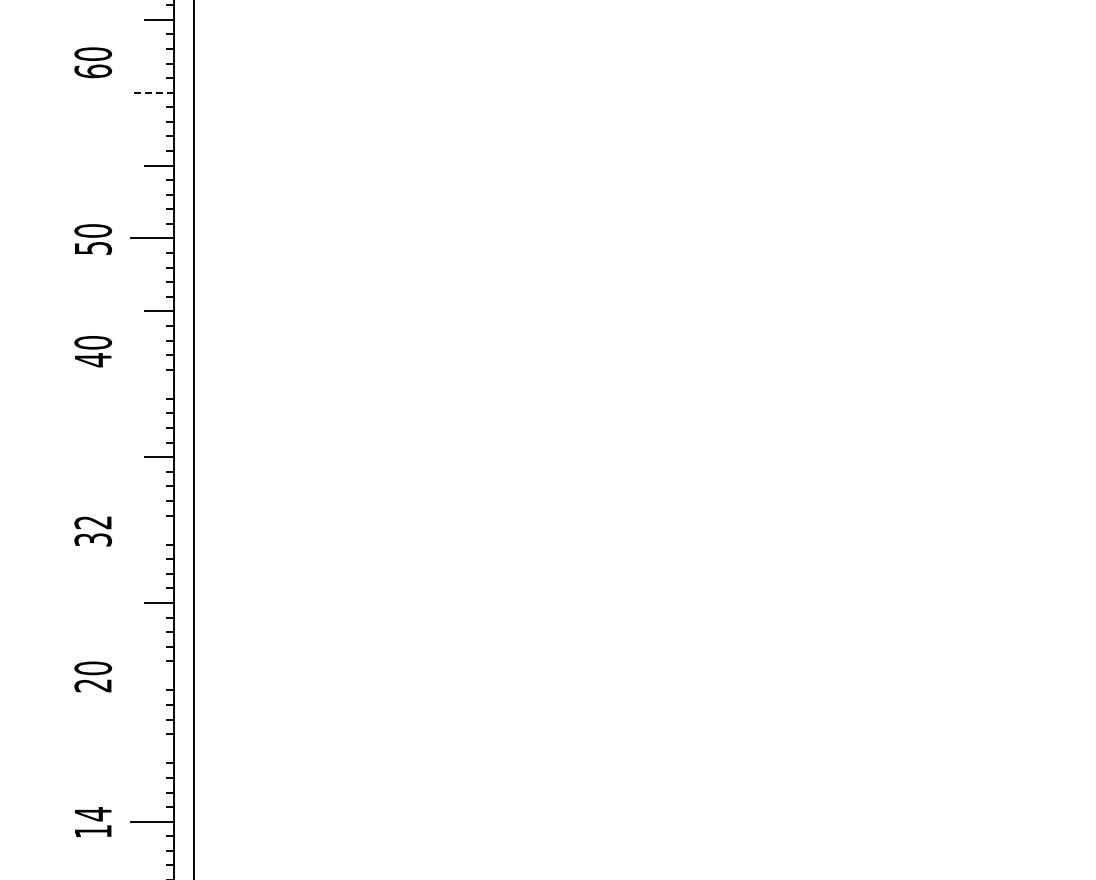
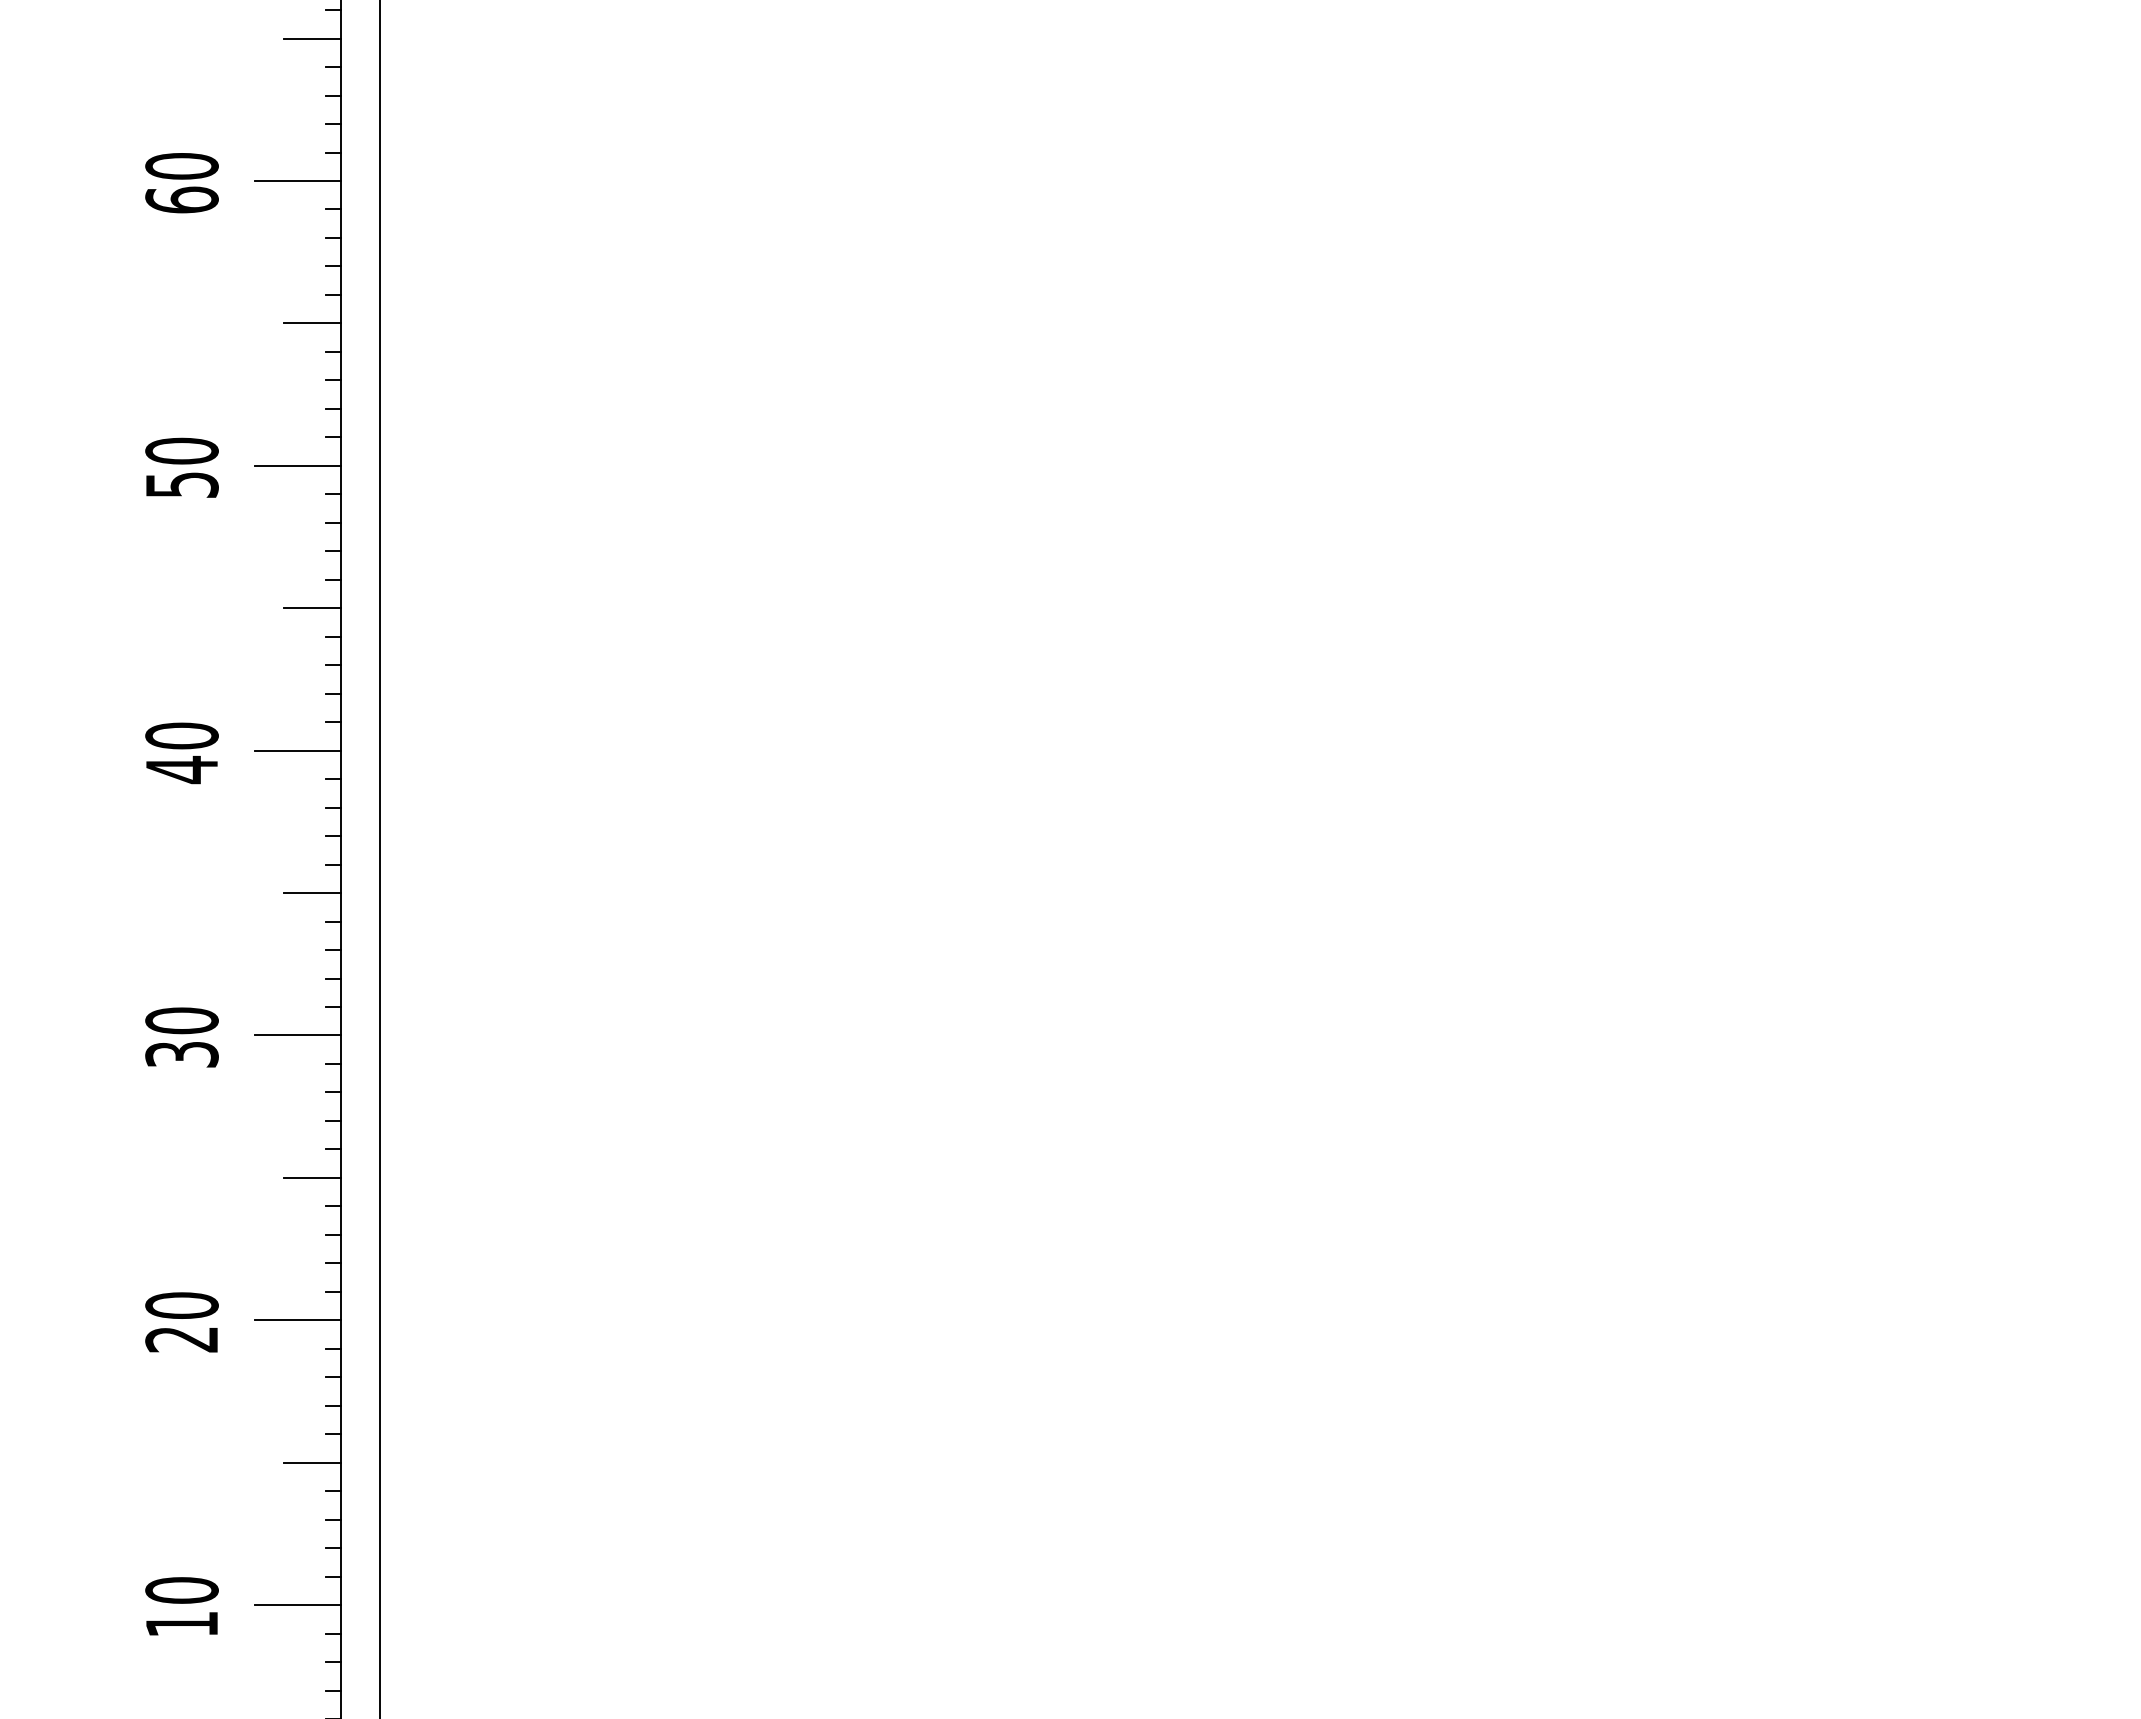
text: (92, 62) -> (180, 182), moved
line: (152, 92) -> (297, 180), dashed -> solid
text: (92, 351) -> (180, 753), moved
line: (152, 384) -> (297, 751), added
text: (93, 522) -> (182, 1020), 32 -> 30
line: (152, 530) -> (297, 1036), added
line: (152, 675) -> (297, 1319), added
line: (159, 748) -> (311, 1462), added
text: (93, 814) -> (182, 1591), 14 -> 10

